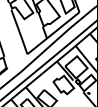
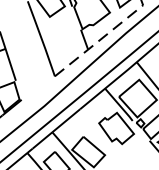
line: (53, 33) -> (99, 41), solid -> dashed

